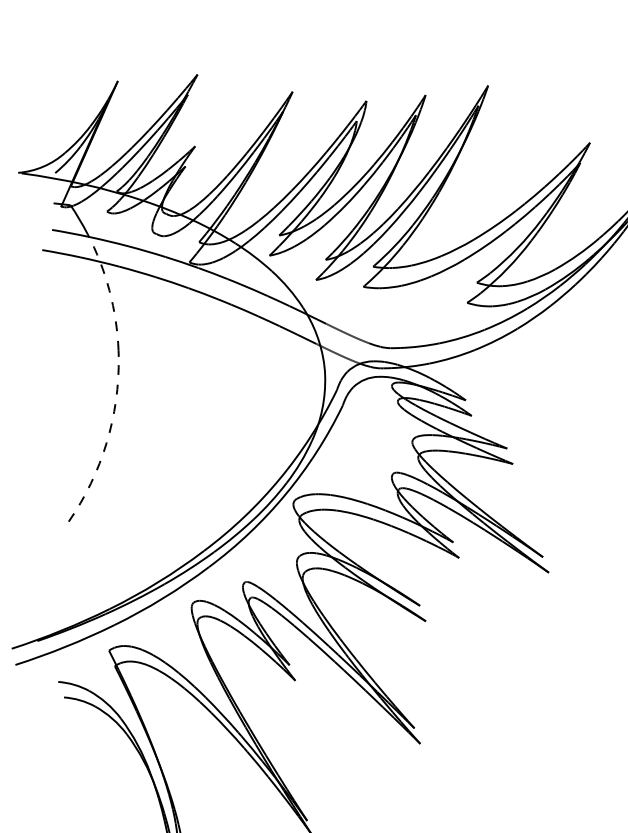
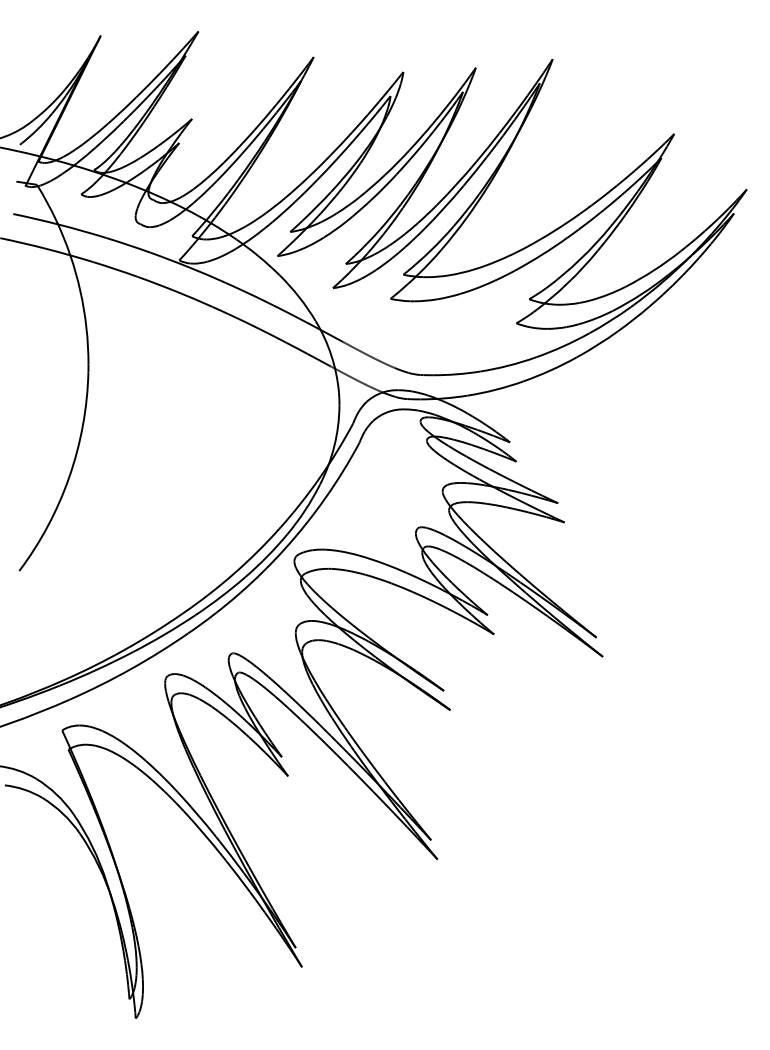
arc: (109, 291) -> (80, 291), dashed -> solid
arc: (106, 443) -> (69, 477), dashed -> solid

